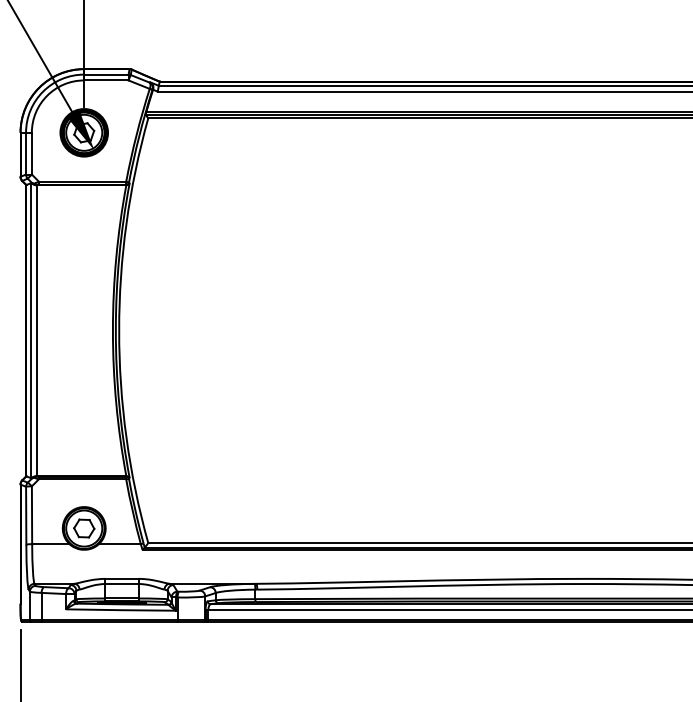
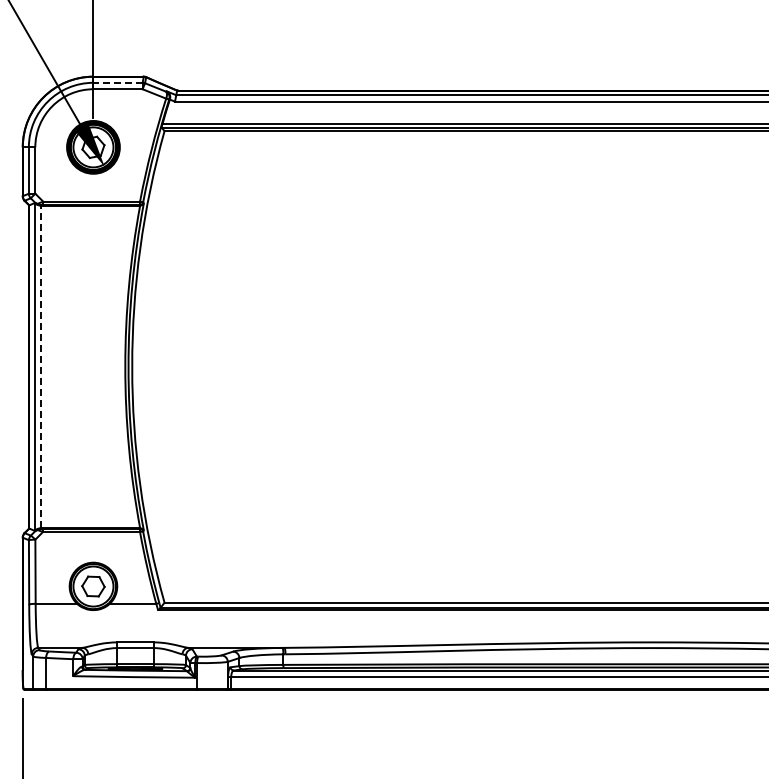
line: (106, 74) -> (118, 82), solid -> dashed
line: (37, 330) -> (41, 366), solid -> dashed

